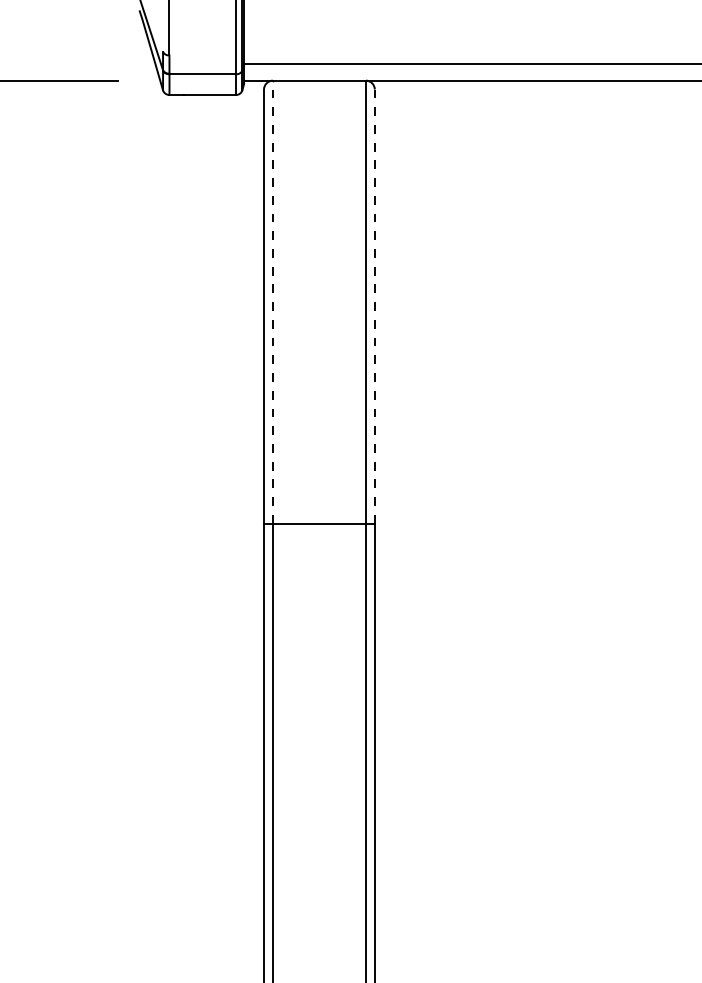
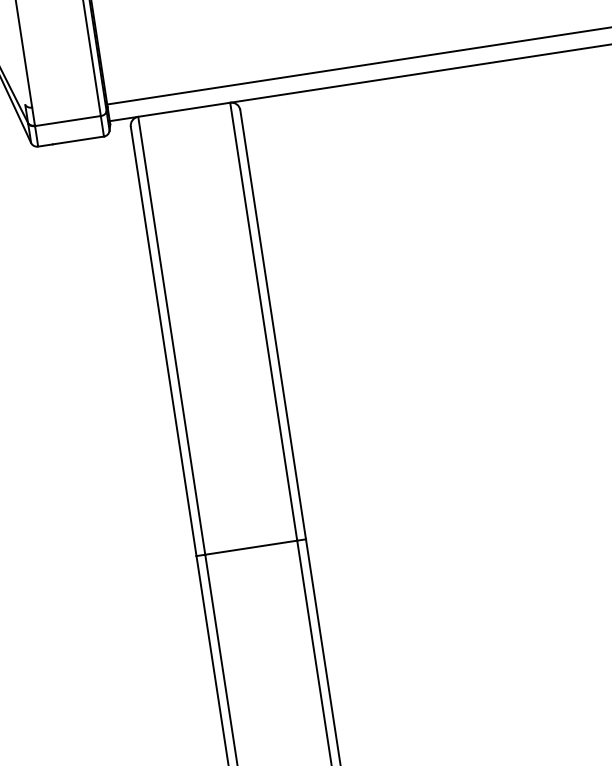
line: (272, 302) -> (171, 336), dashed -> solid
line: (374, 306) -> (272, 324), dashed -> solid

